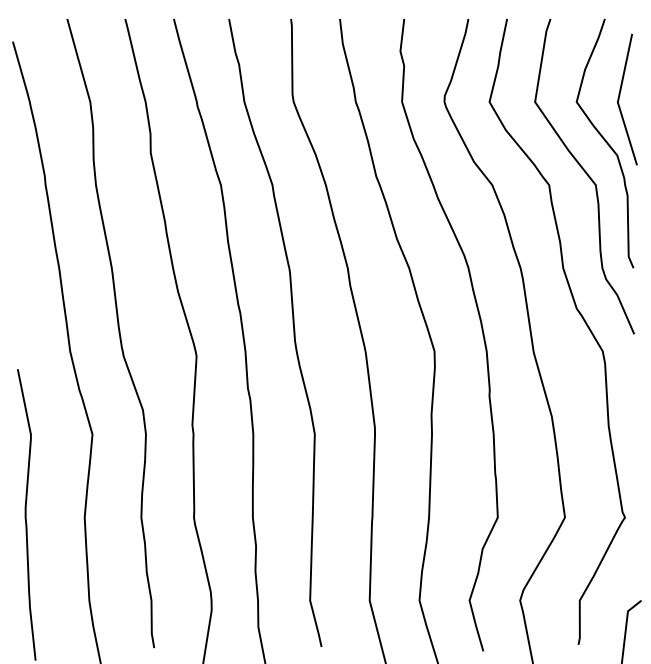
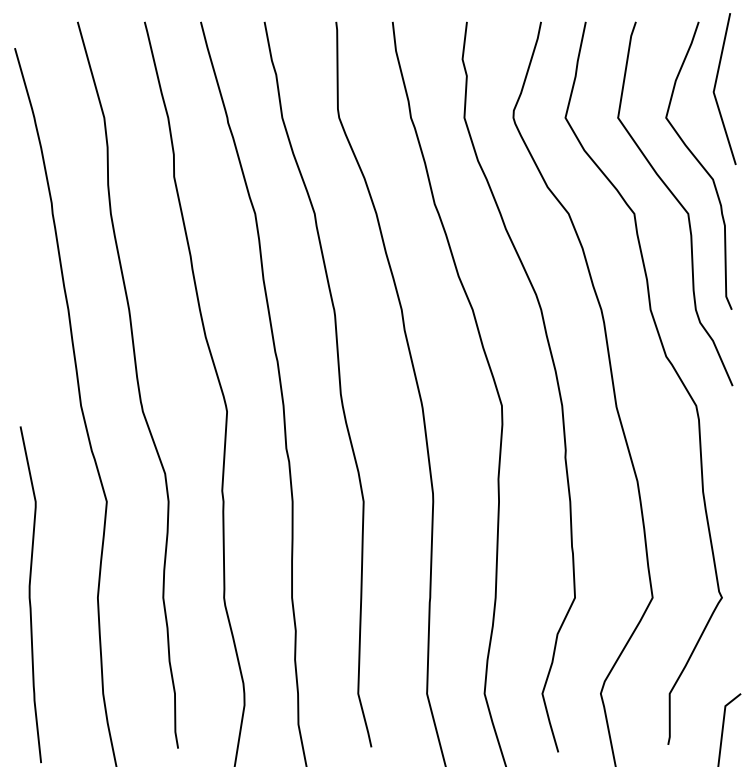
line: (620, 95) -> (716, 84), moved

